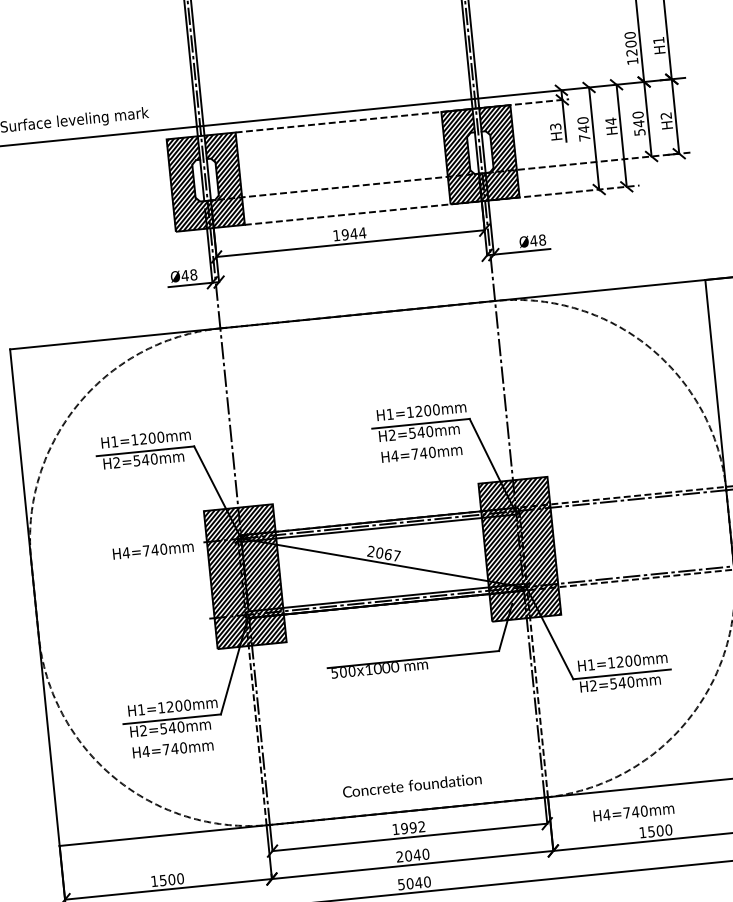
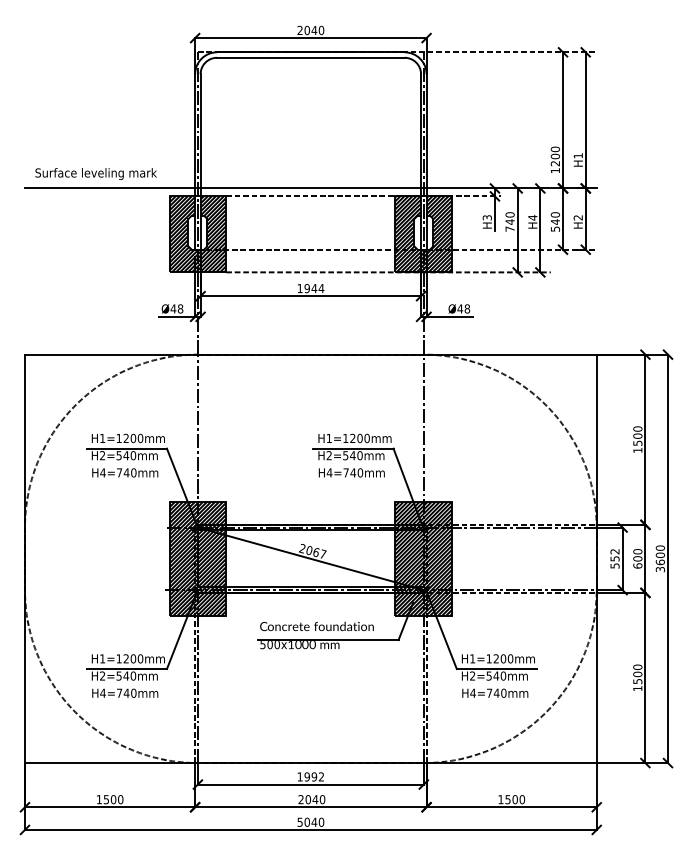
text: (153, 549) -> (125, 472), moved
text: (411, 785) -> (316, 626), moved
text: (634, 811) -> (495, 692), moved

